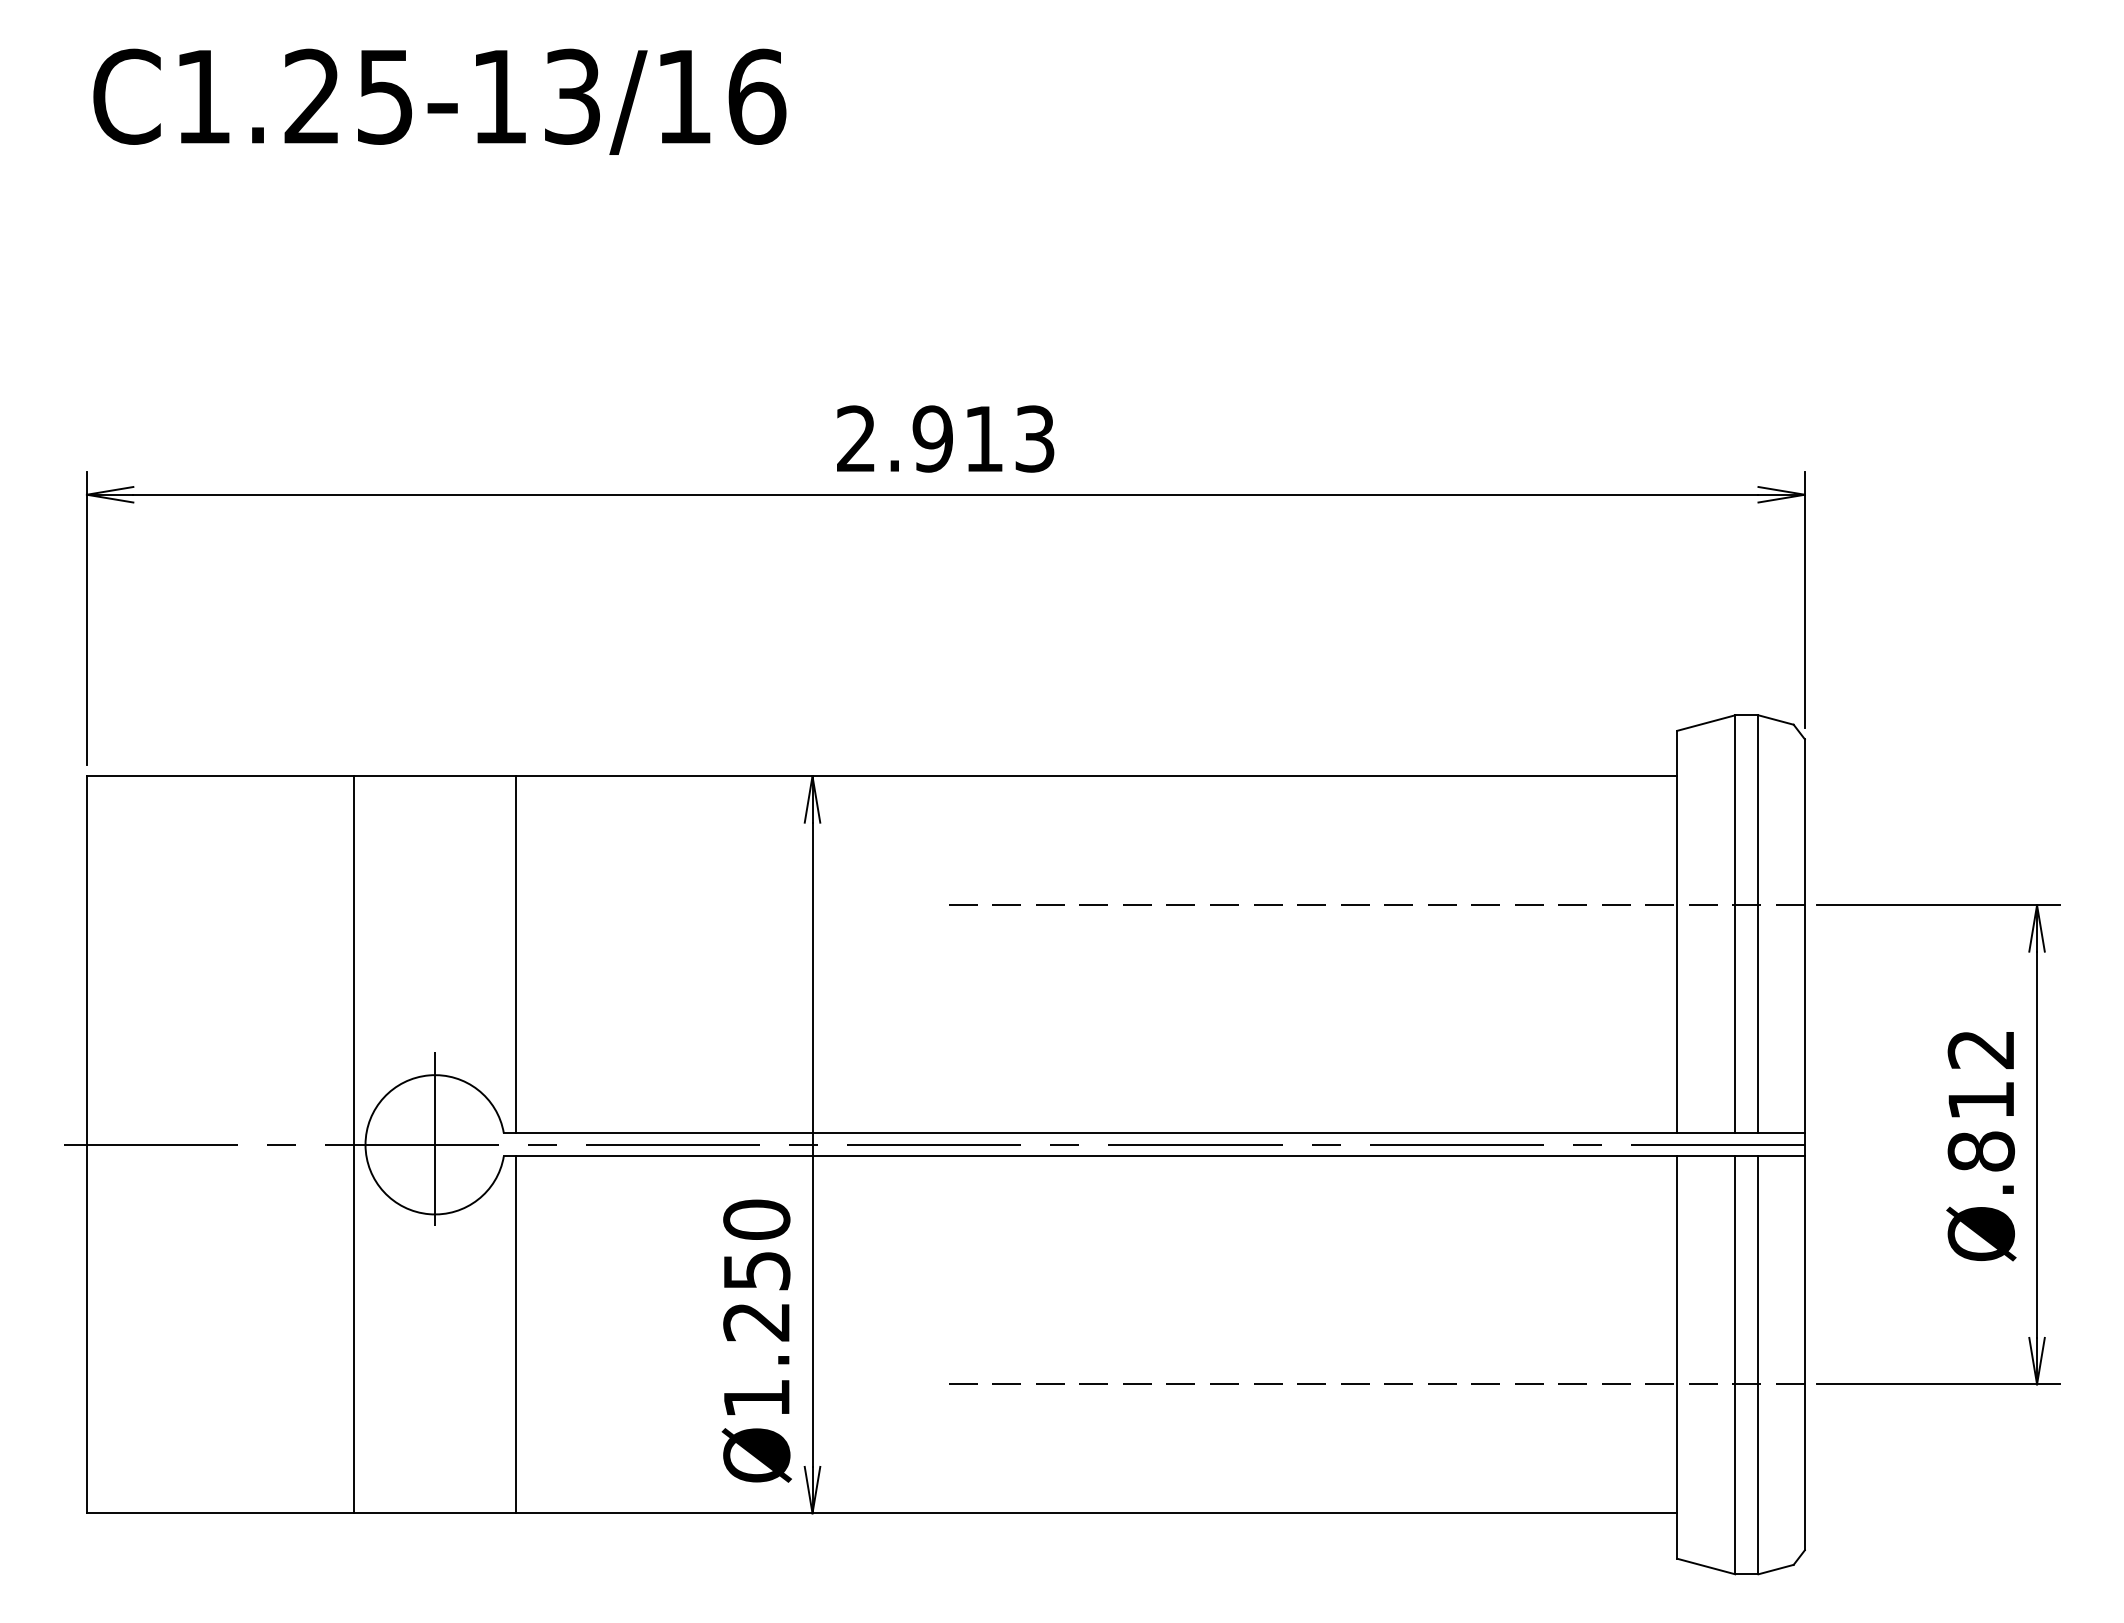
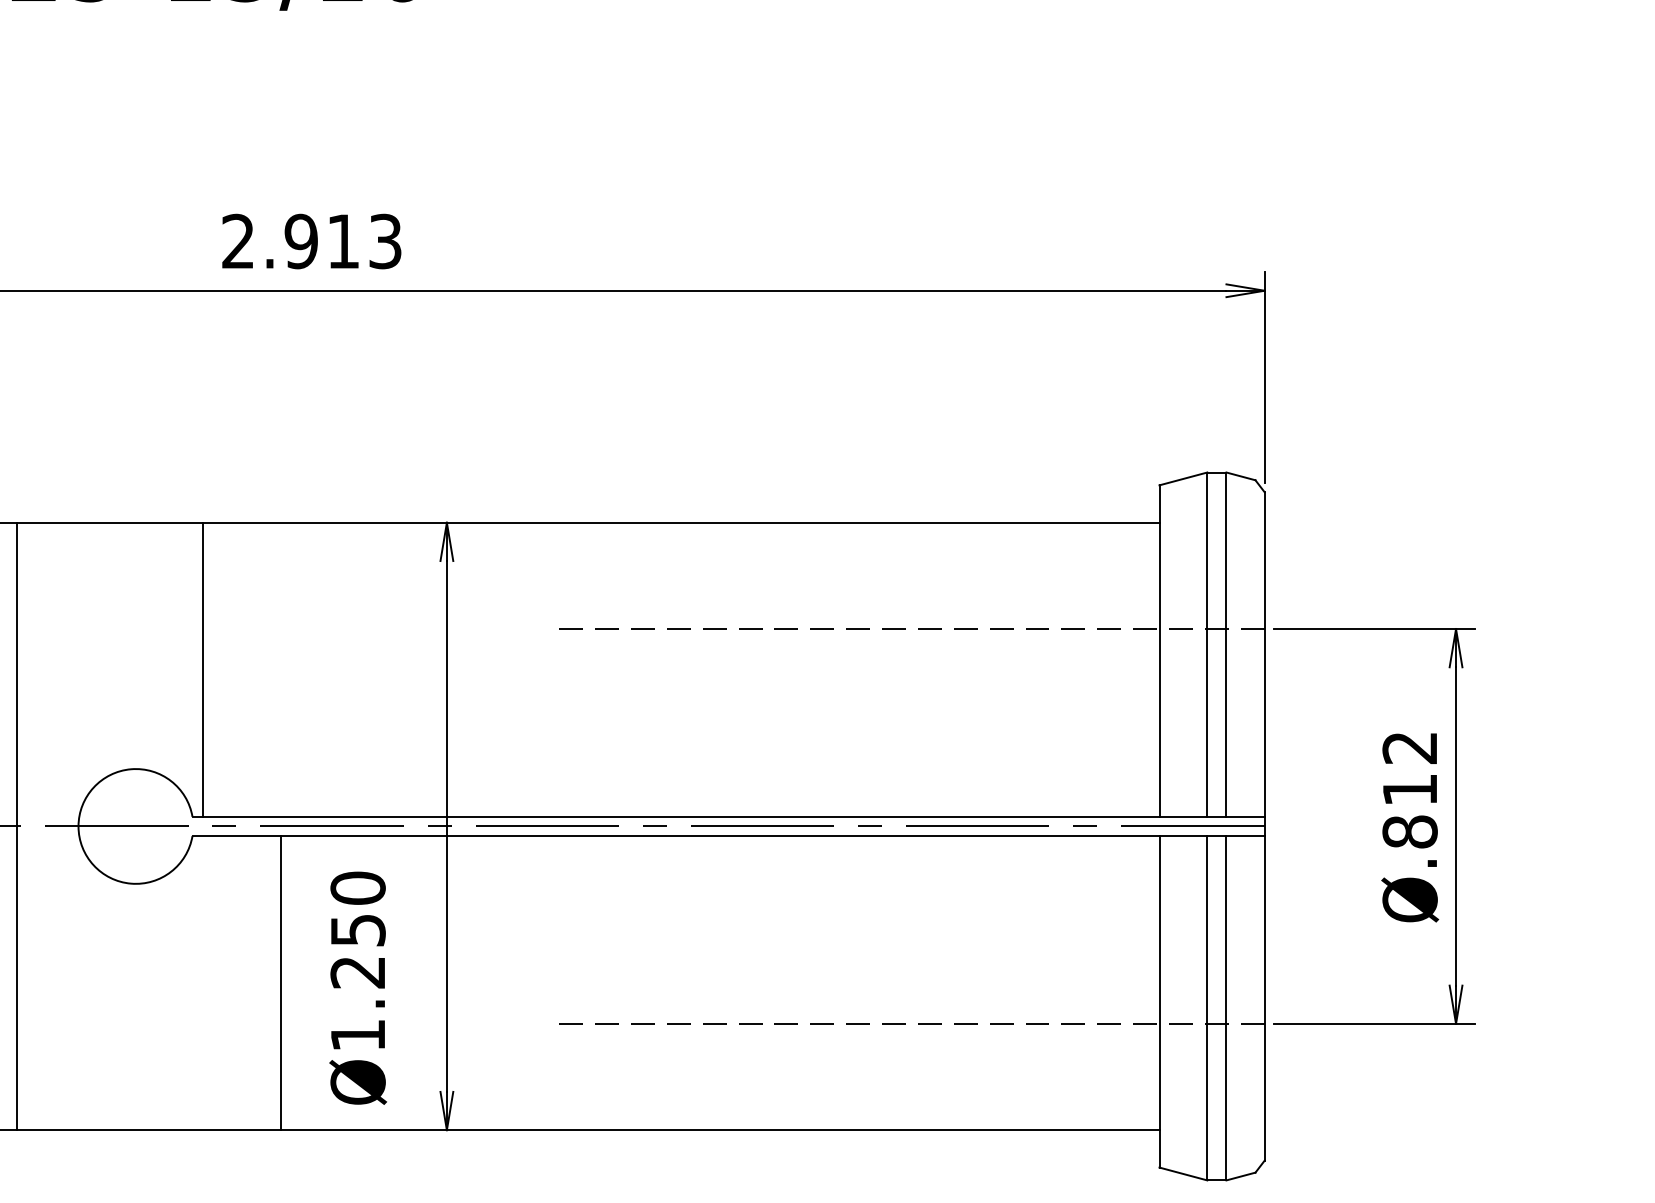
text: (945, 438) -> (311, 241), moved
line: (353, 1144) -> (16, 826), moved
line: (435, 1144) -> (136, 826), removed
line: (516, 1334) -> (281, 982), moved
text: (756, 1340) -> (357, 987), moved

